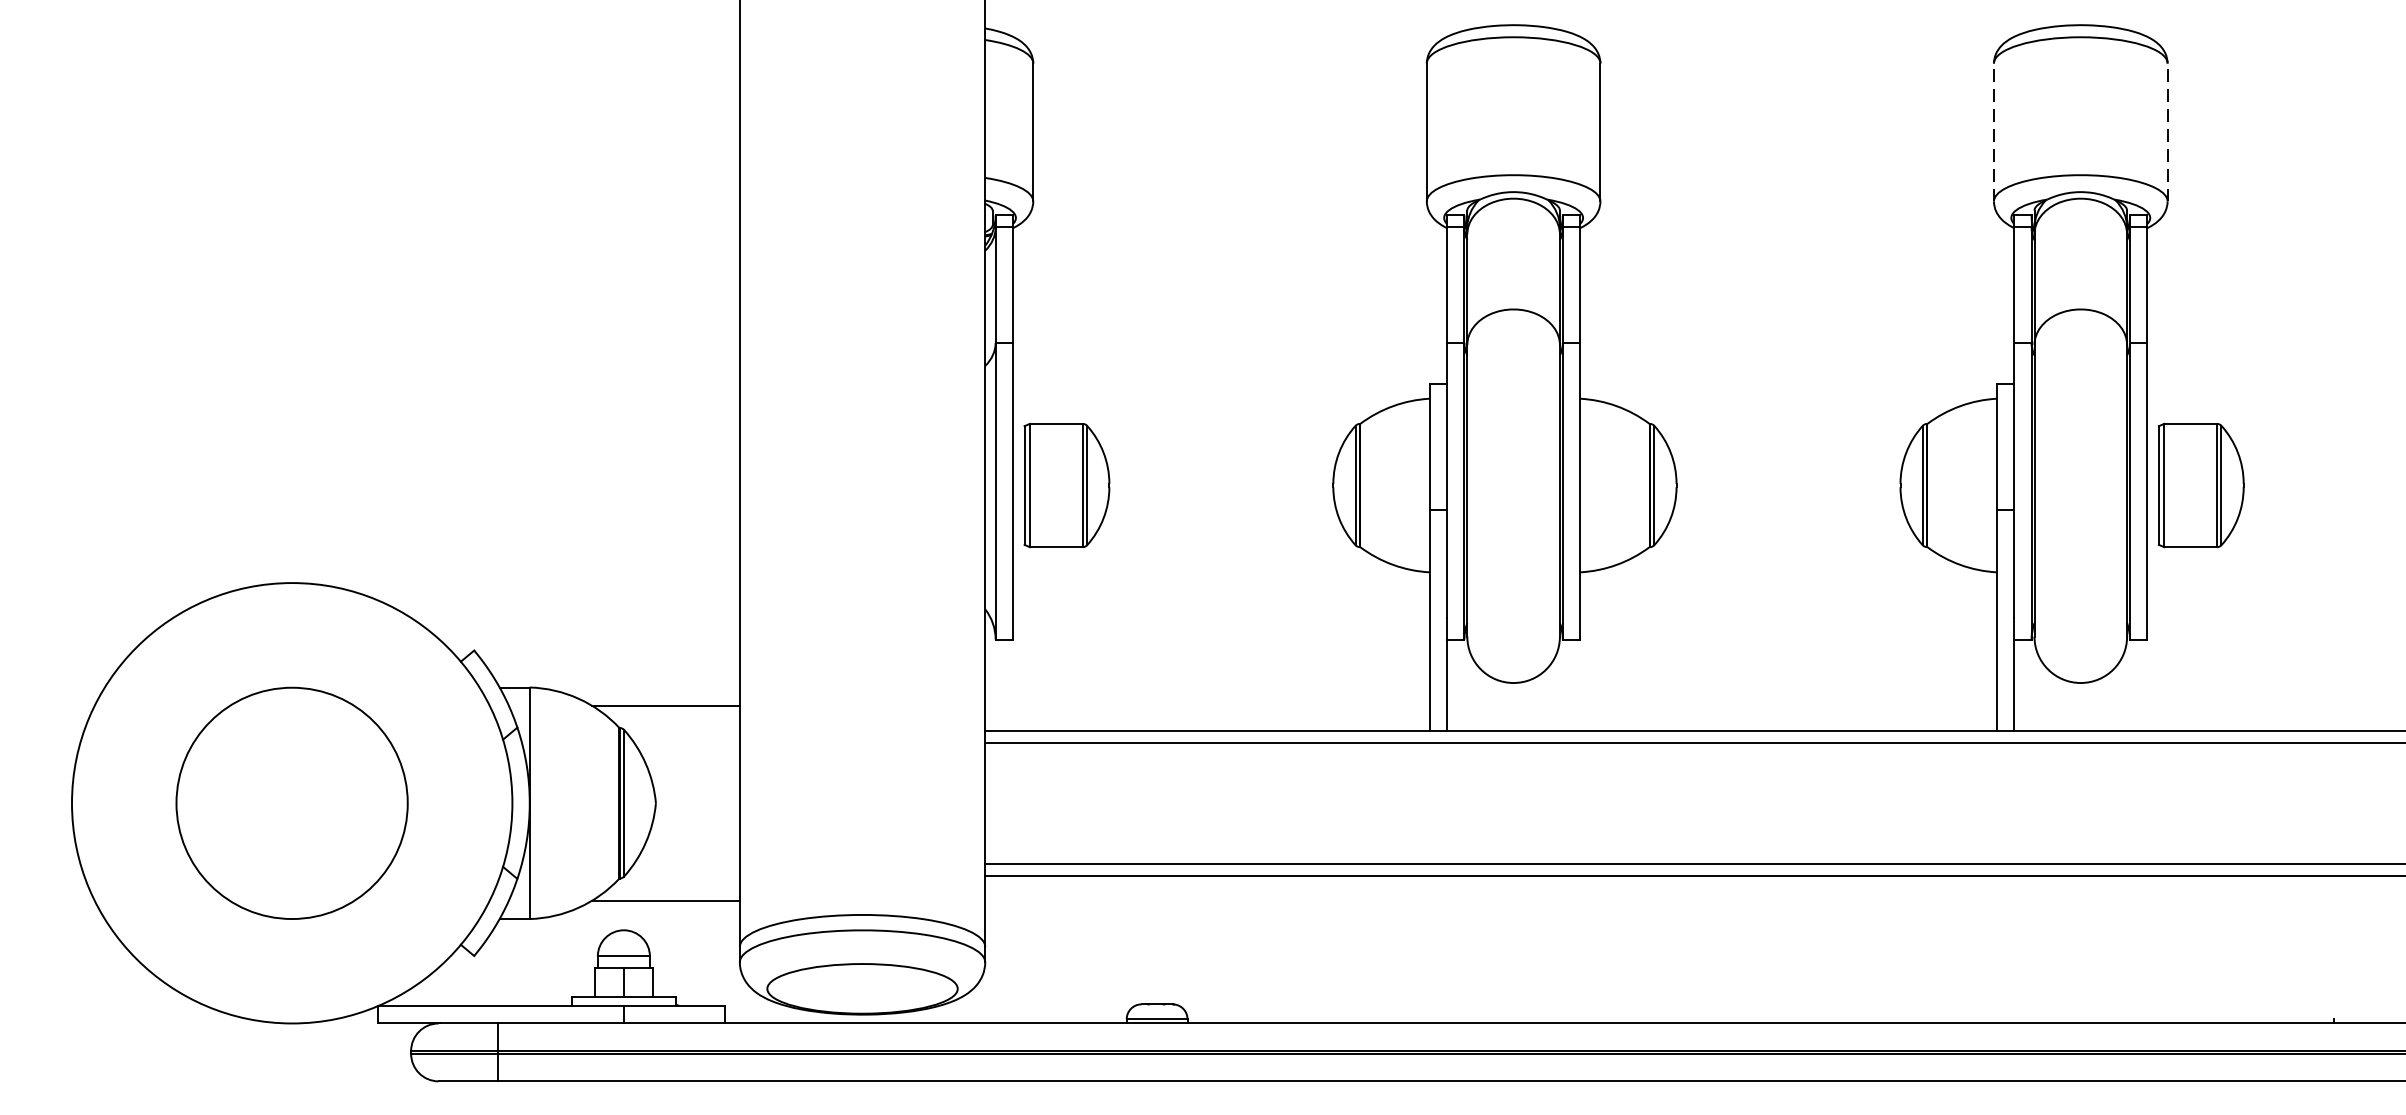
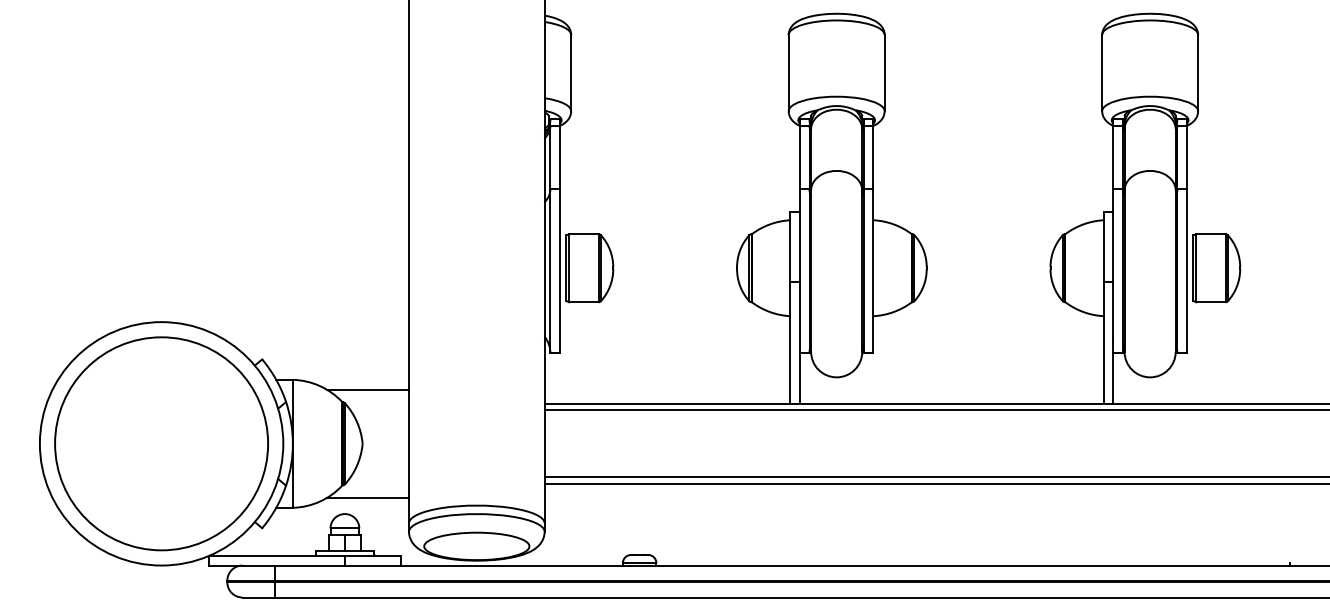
line: (1994, 131) -> (1102, 72), dashed -> solid
line: (2168, 131) -> (1198, 72), dashed -> solid
circle: (292, 802) -> (161, 443), size x1.67

